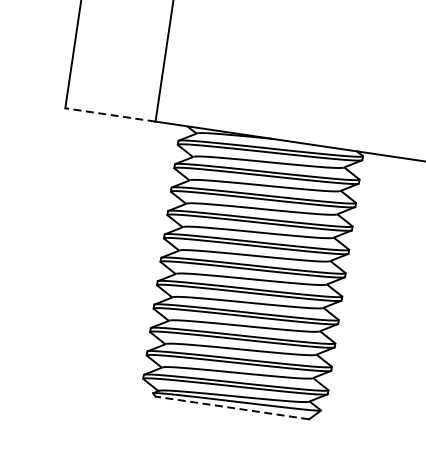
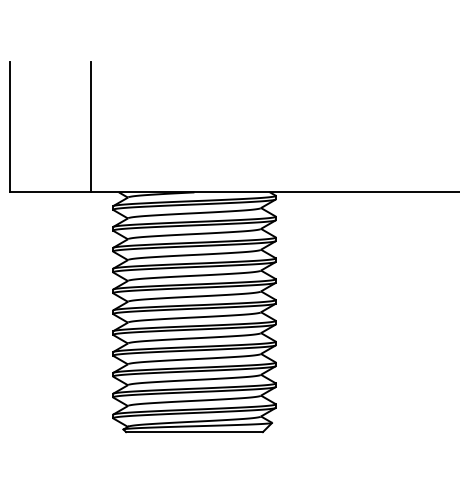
line: (110, 115) -> (50, 192), dashed -> solid
line: (232, 408) -> (194, 432), dashed -> solid

